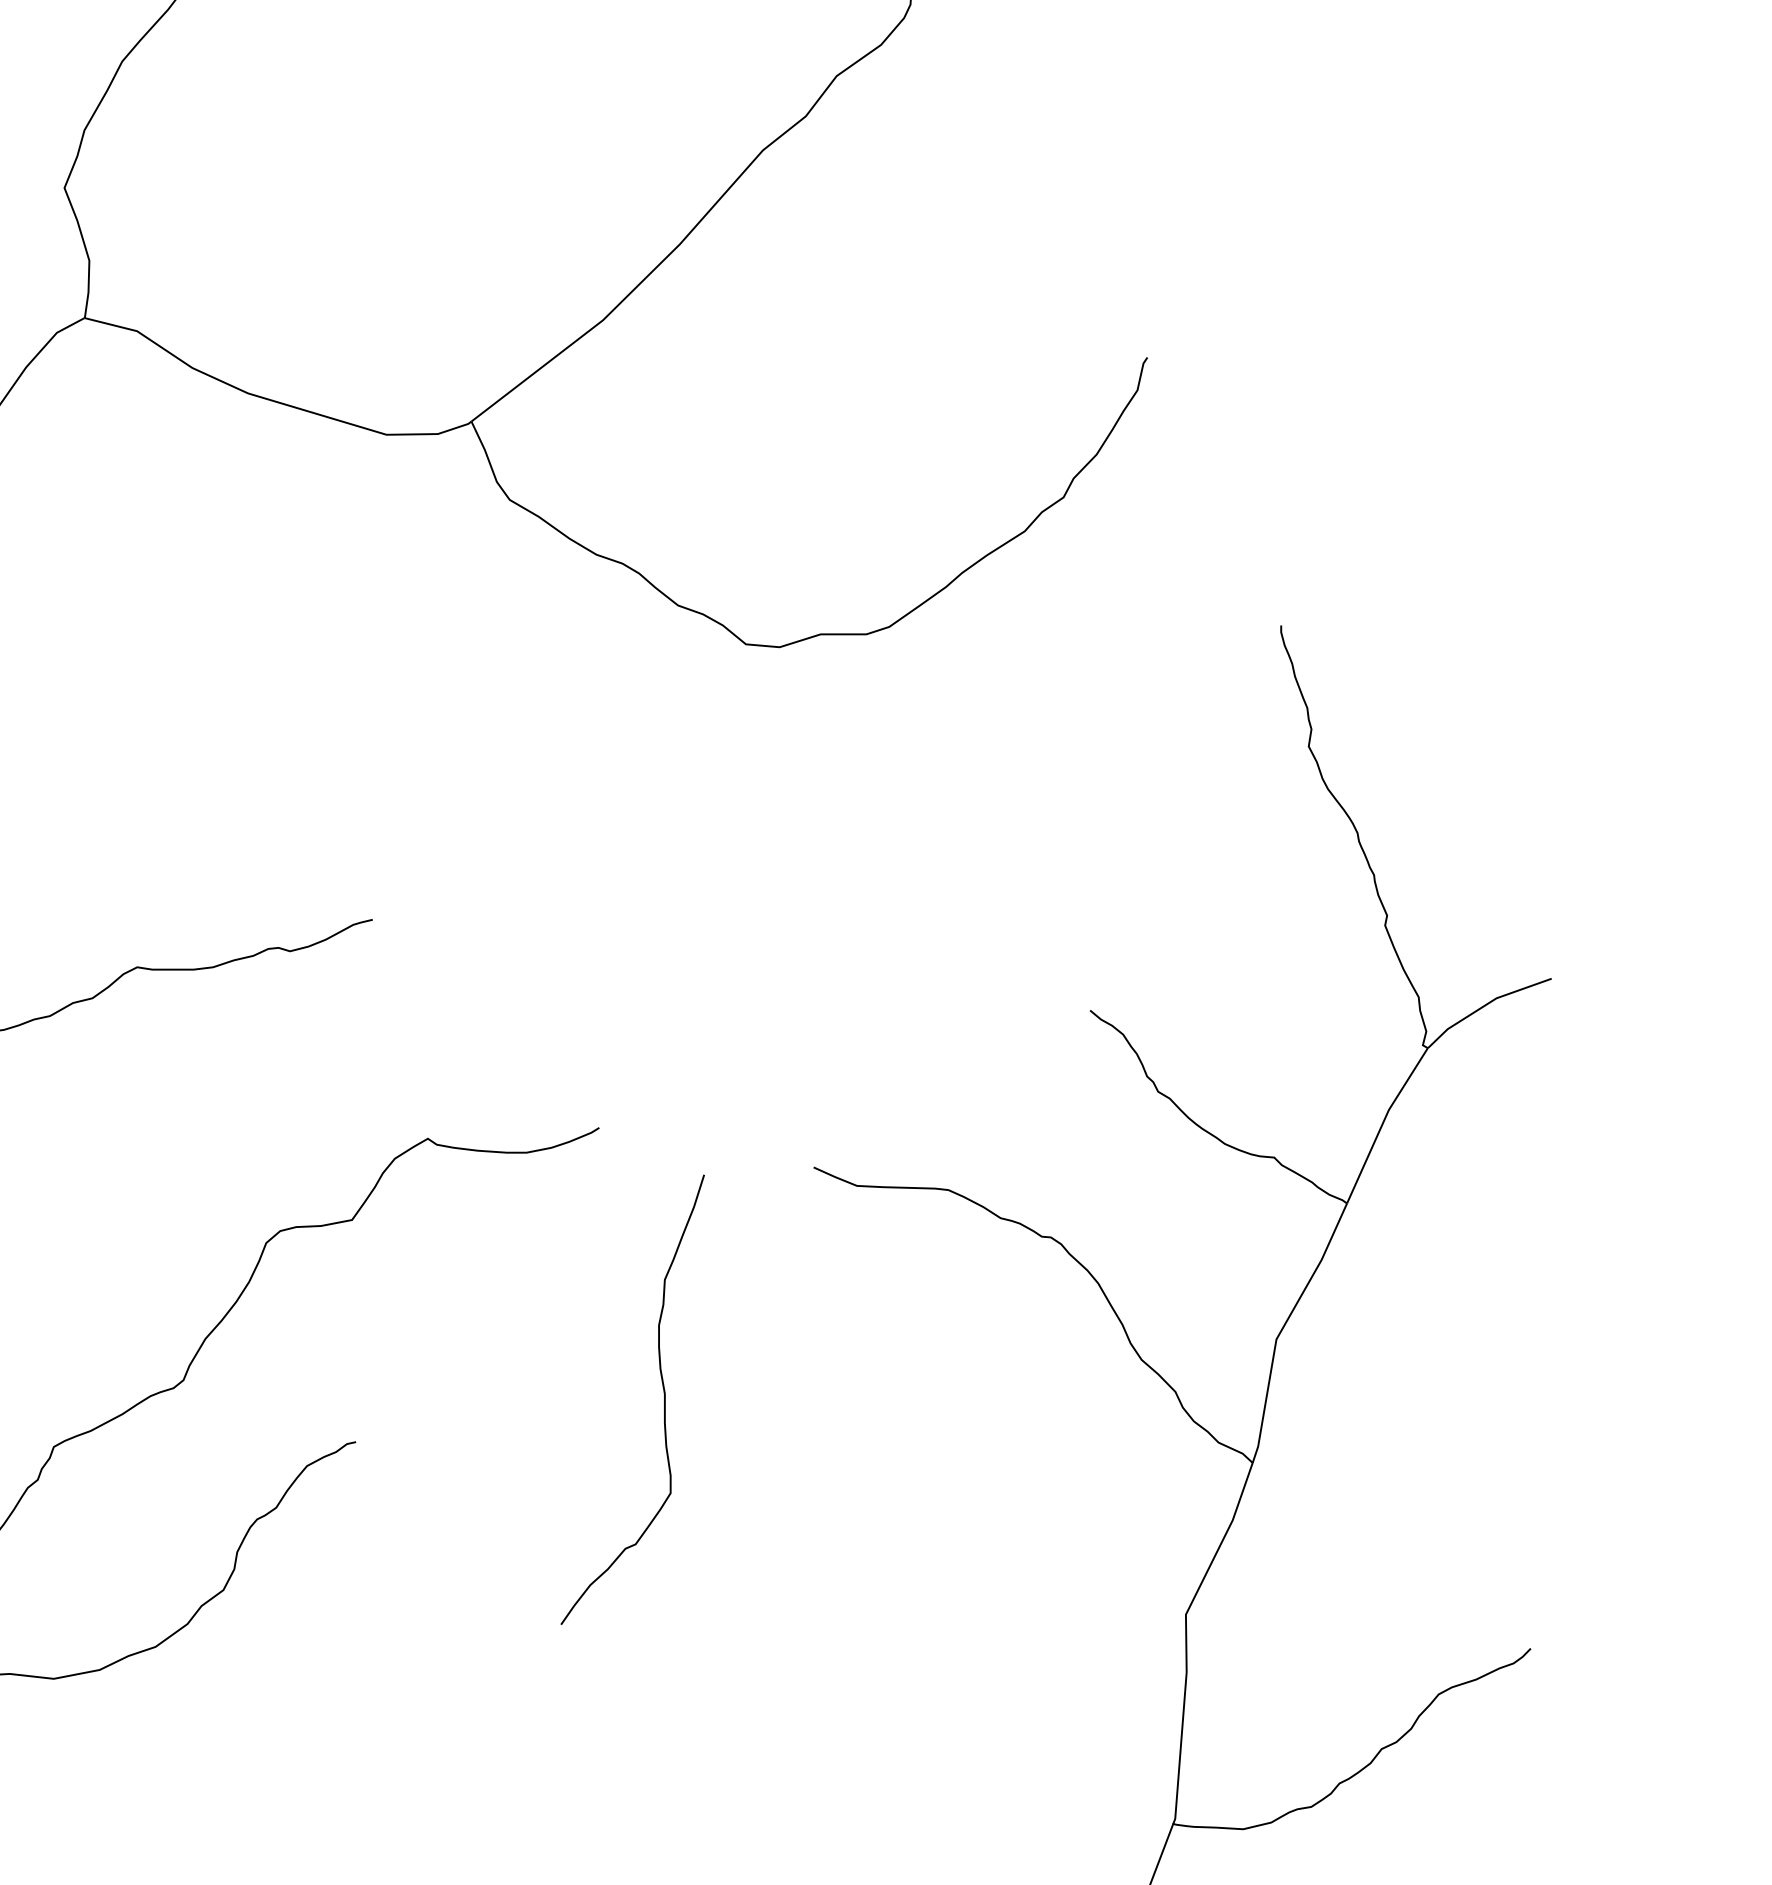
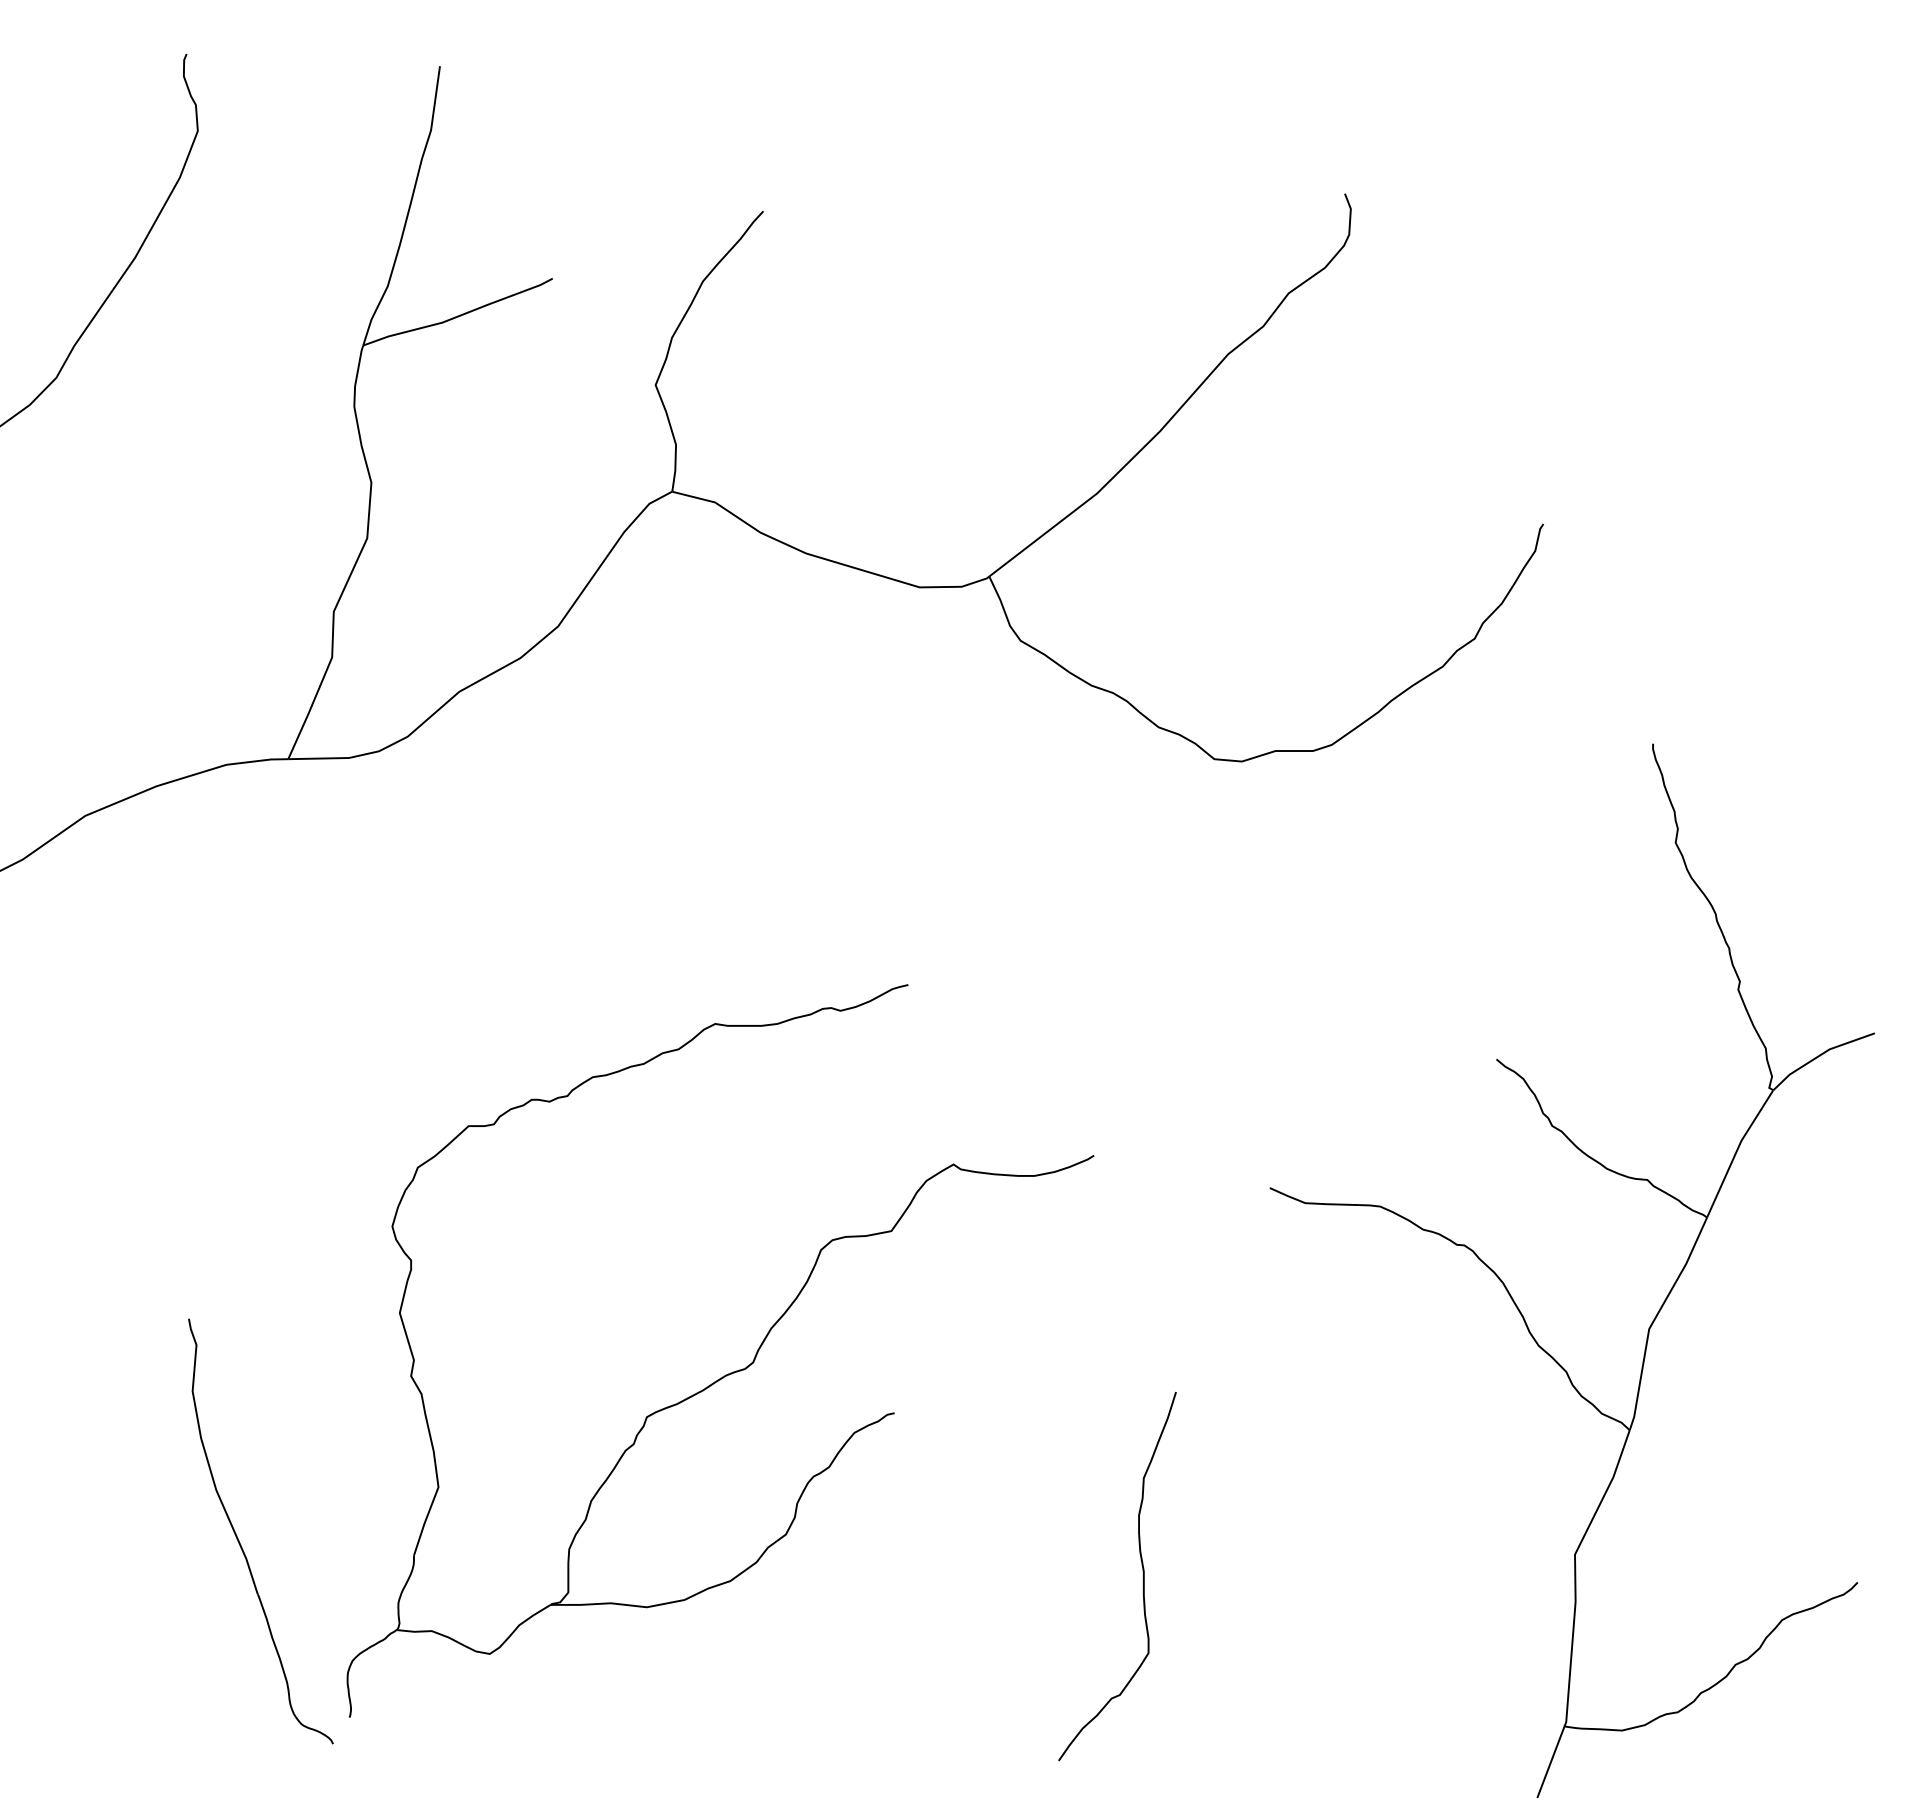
curve: (663, 1399) -> (1142, 1576), moved

